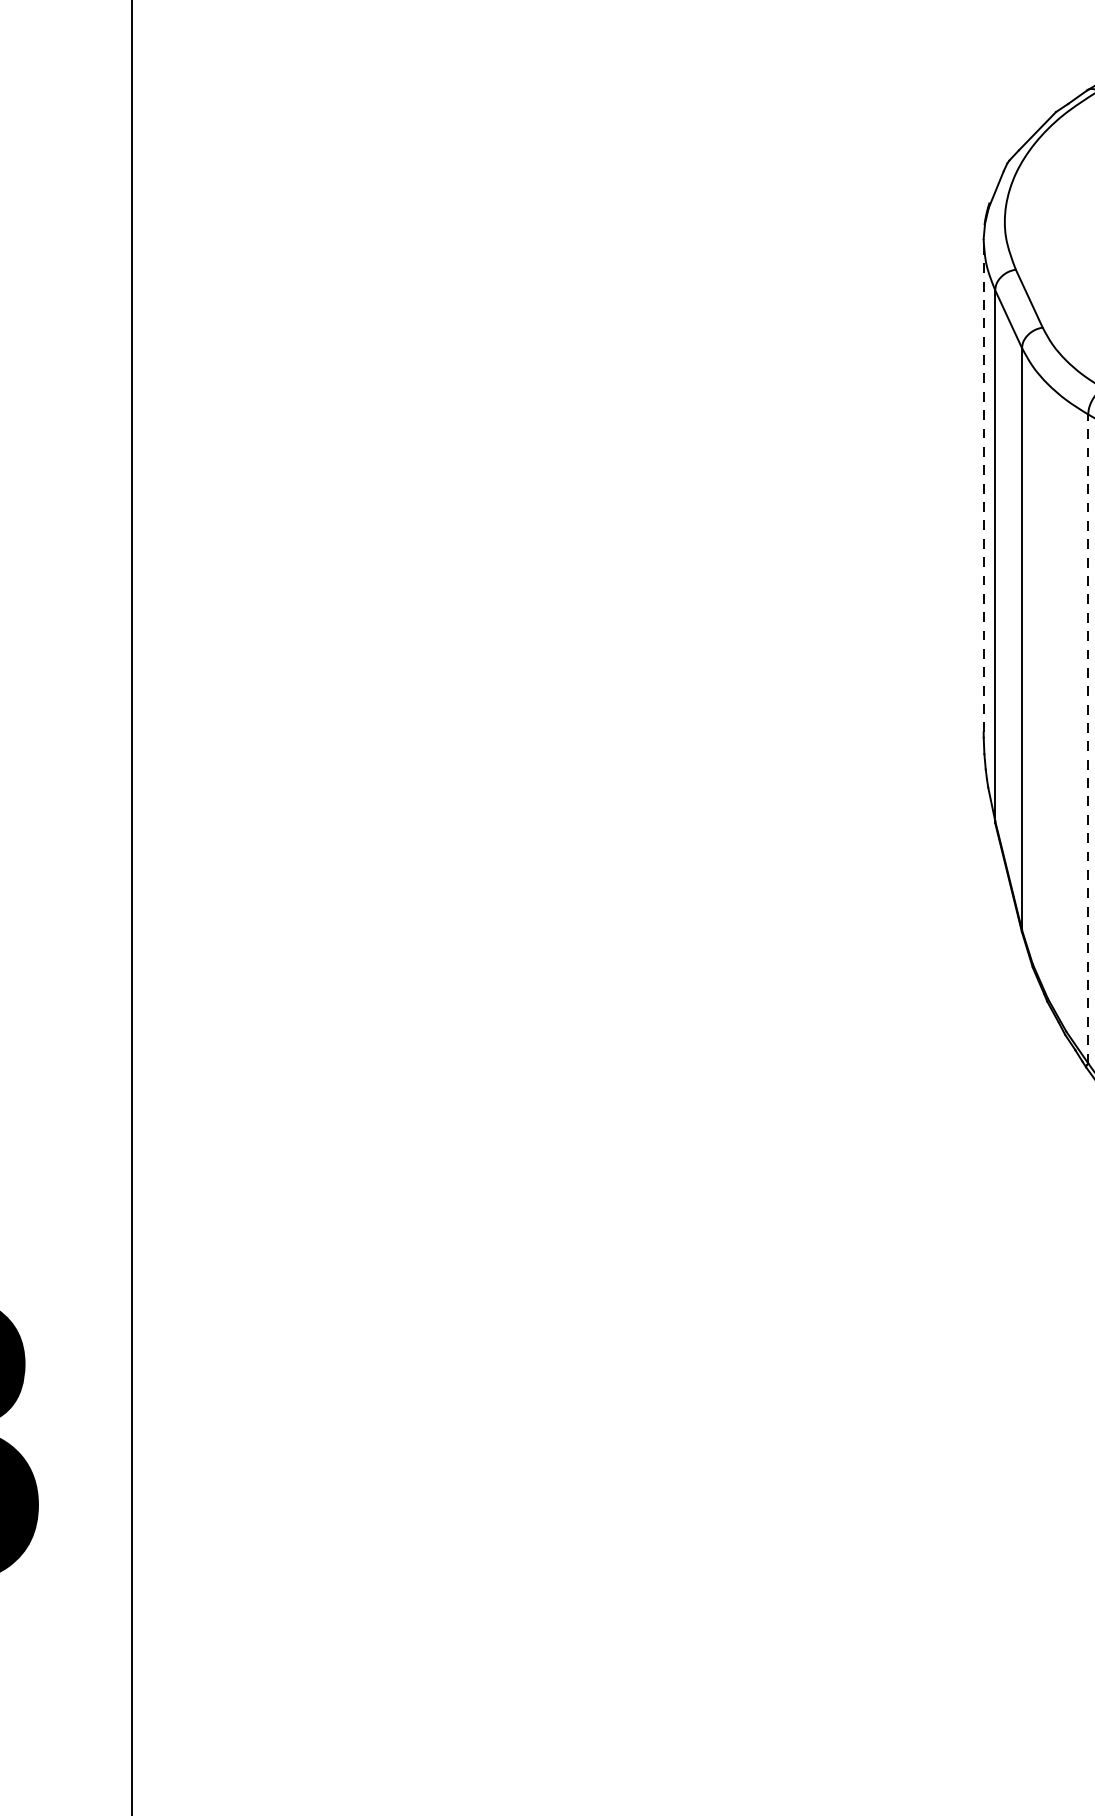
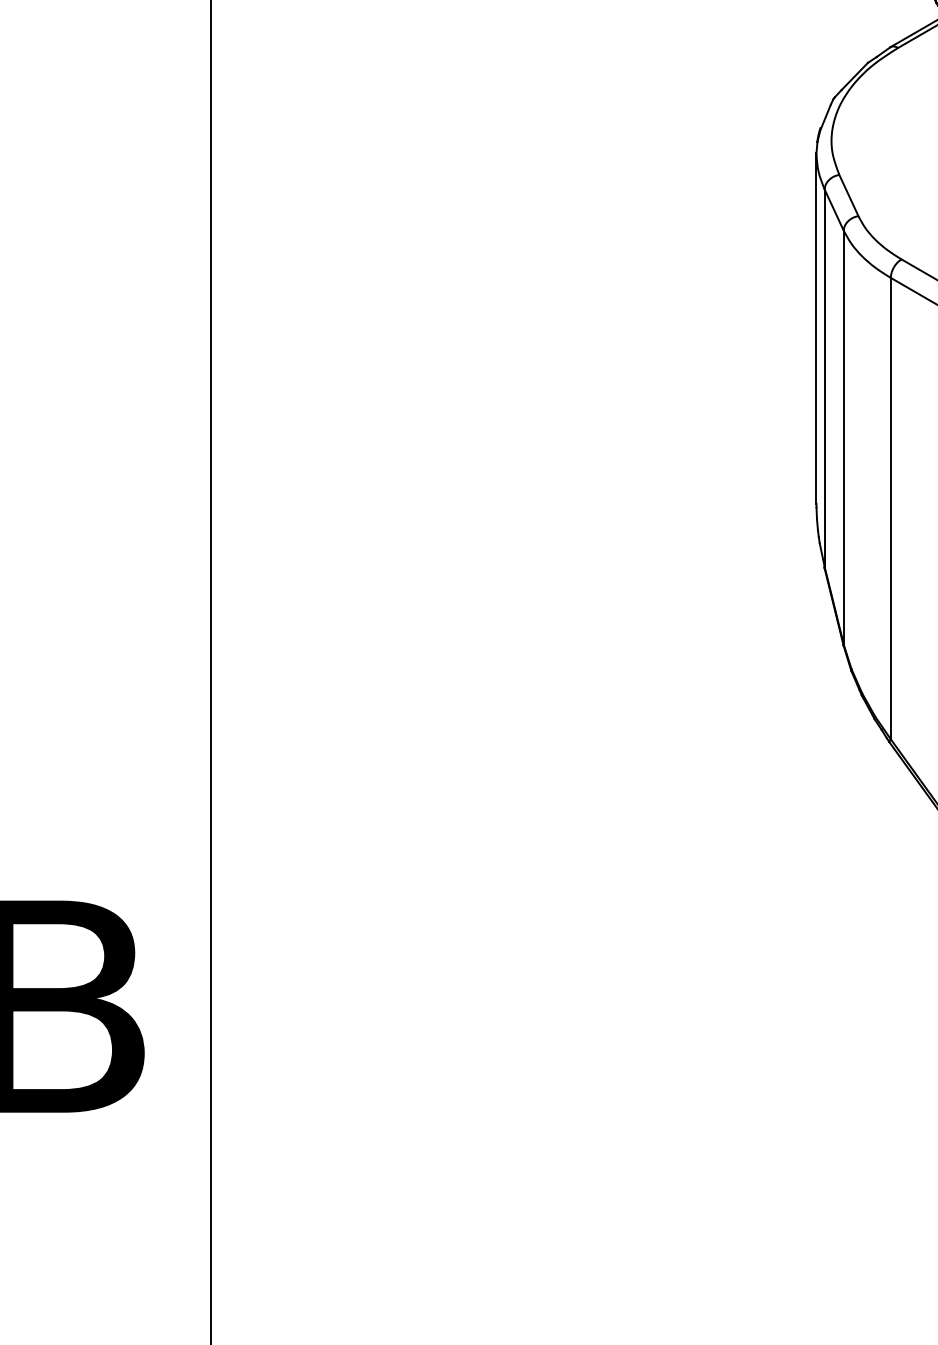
line: (983, 485) -> (816, 328), dashed -> solid
line: (1087, 738) -> (890, 508), dashed -> solid

